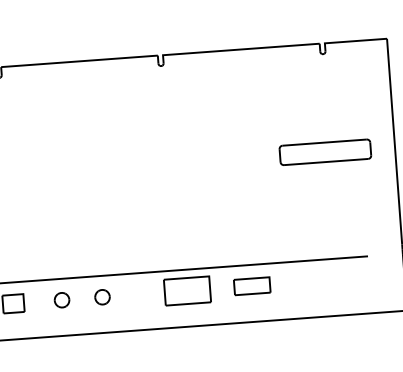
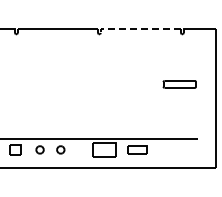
line: (234, 49) -> (137, 28), solid -> dashed
part: (324, 152) -> (179, 84), size x0.7

